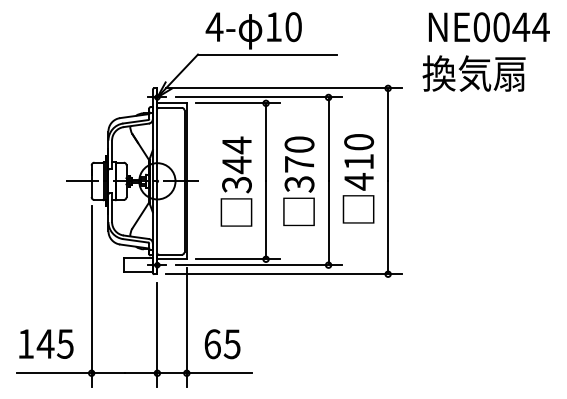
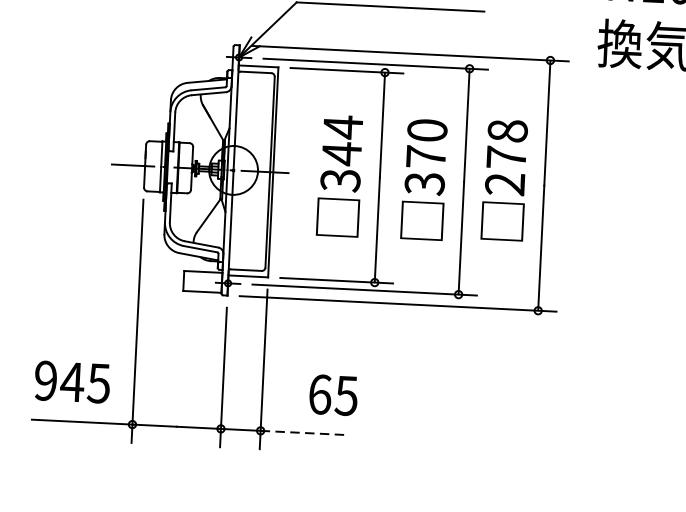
text: (358, 162) -> (505, 158), 410 -> 278
text: (25, 343) -> (45, 380), 145 -> 945
text: (222, 344) -> (333, 395), moved
line: (219, 373) -> (304, 433), solid -> dashed

